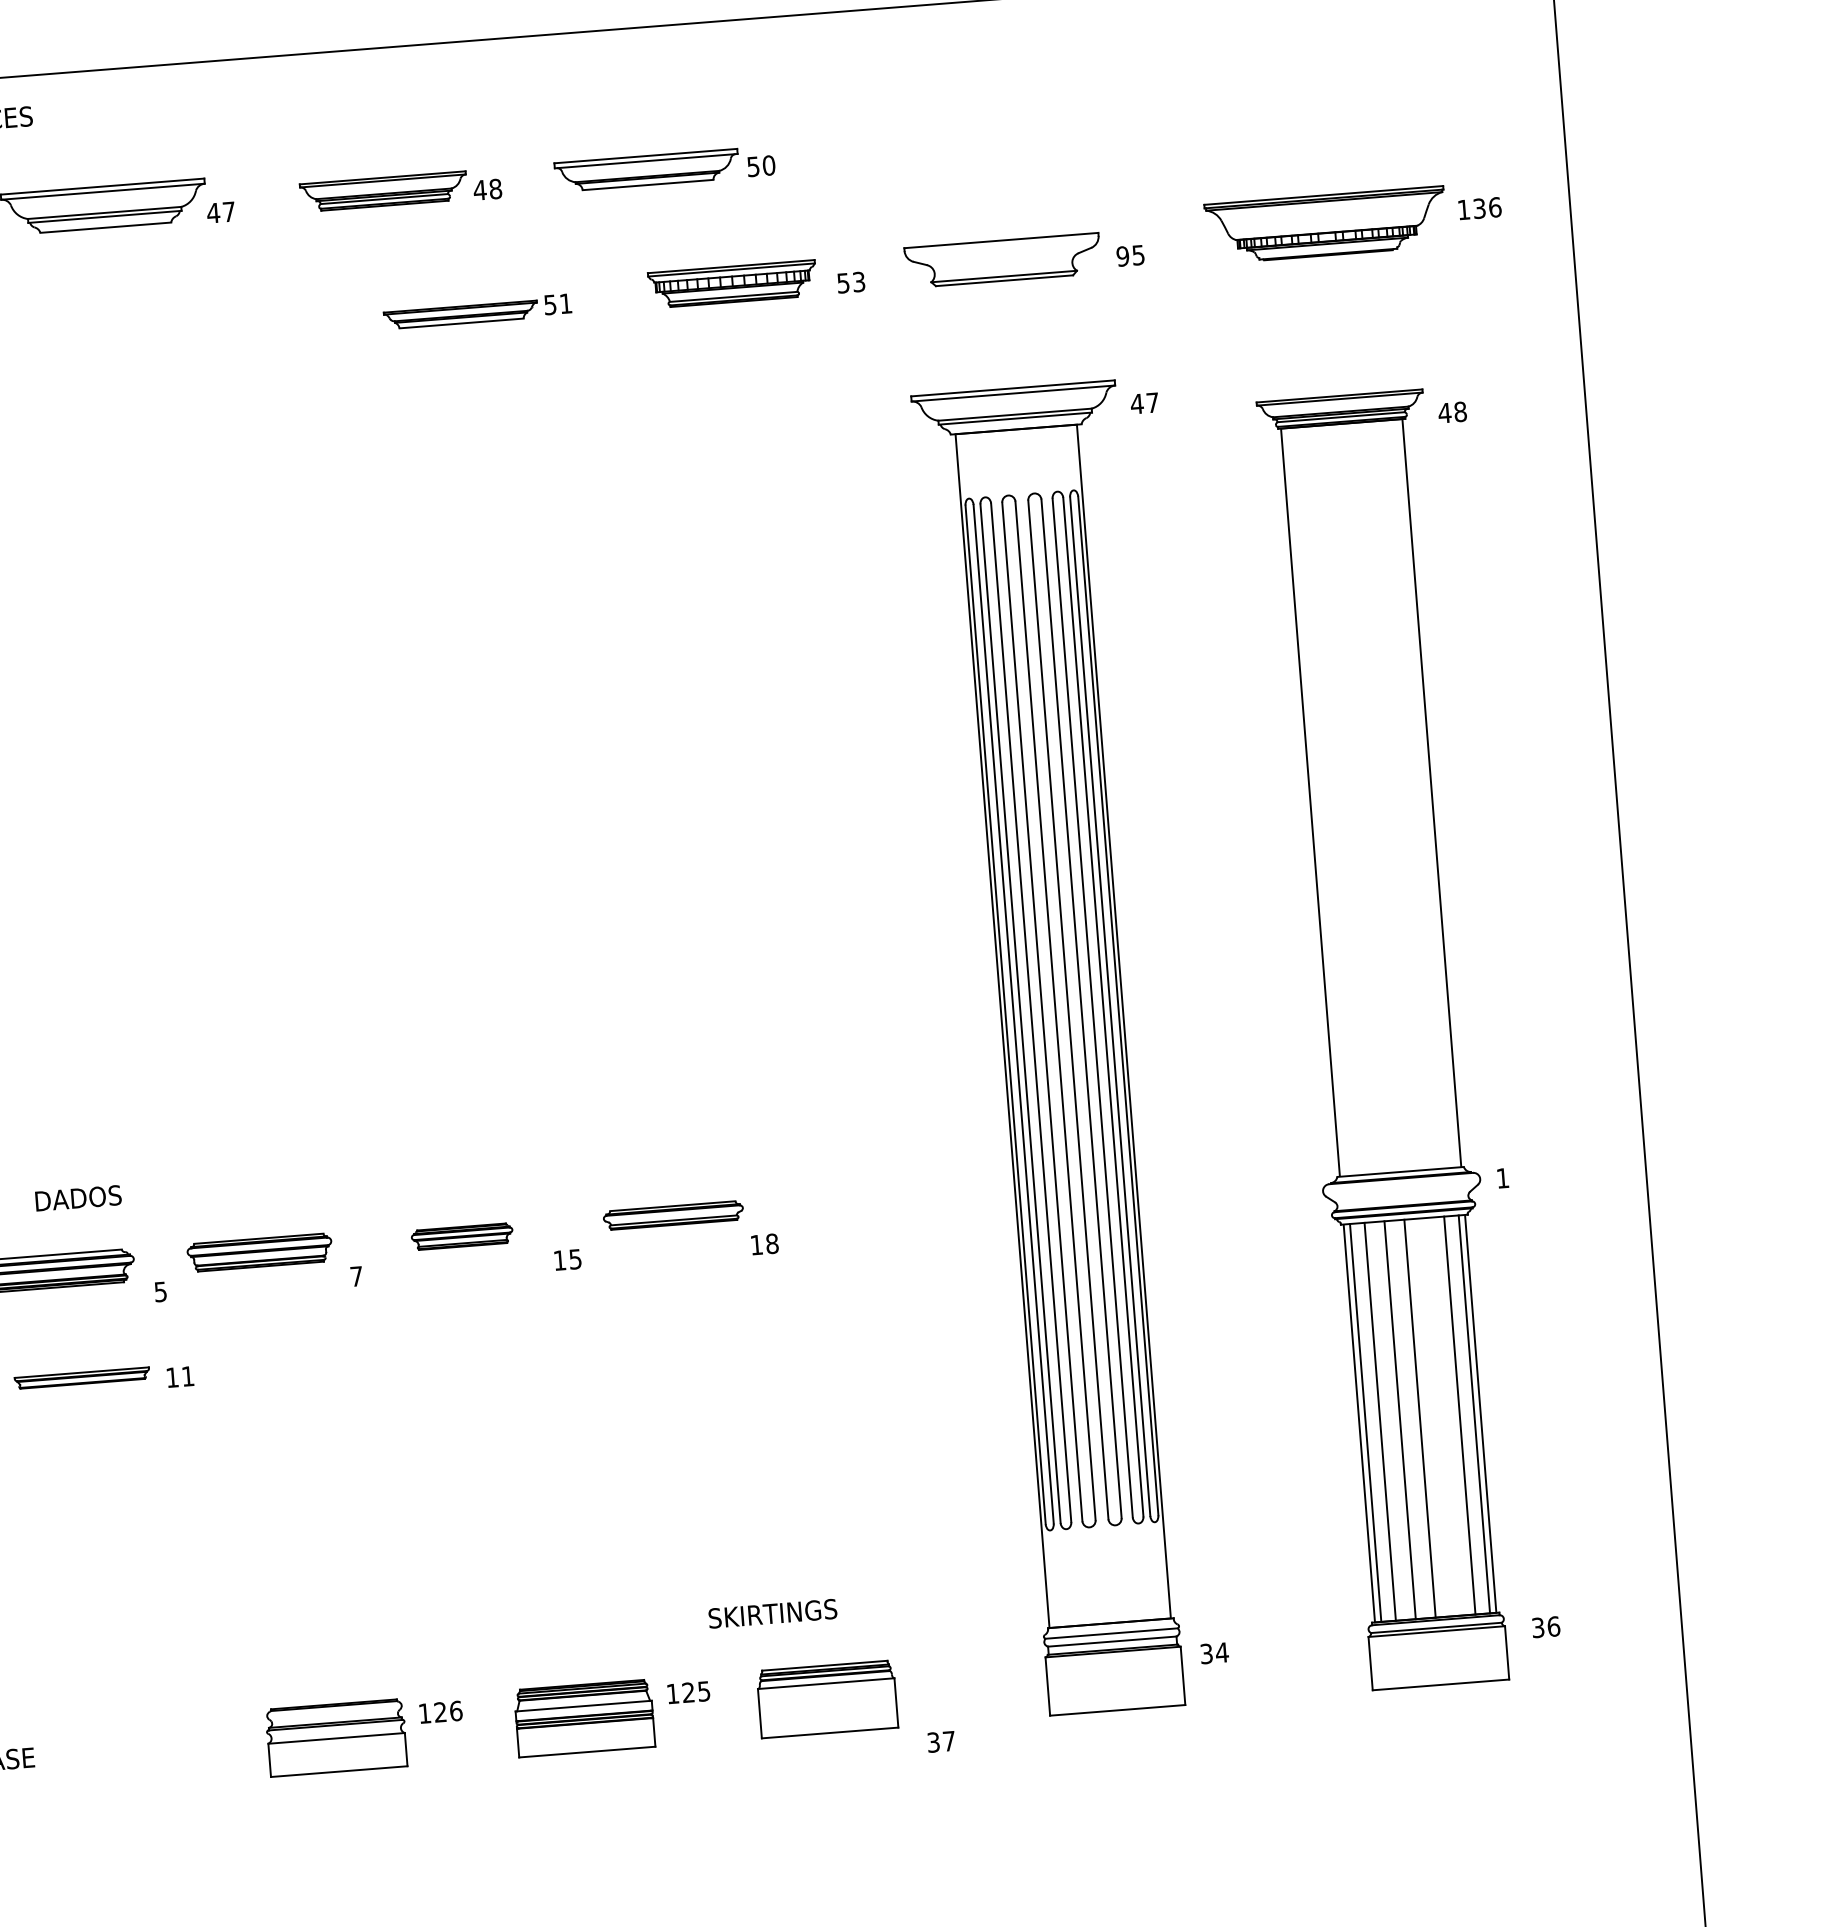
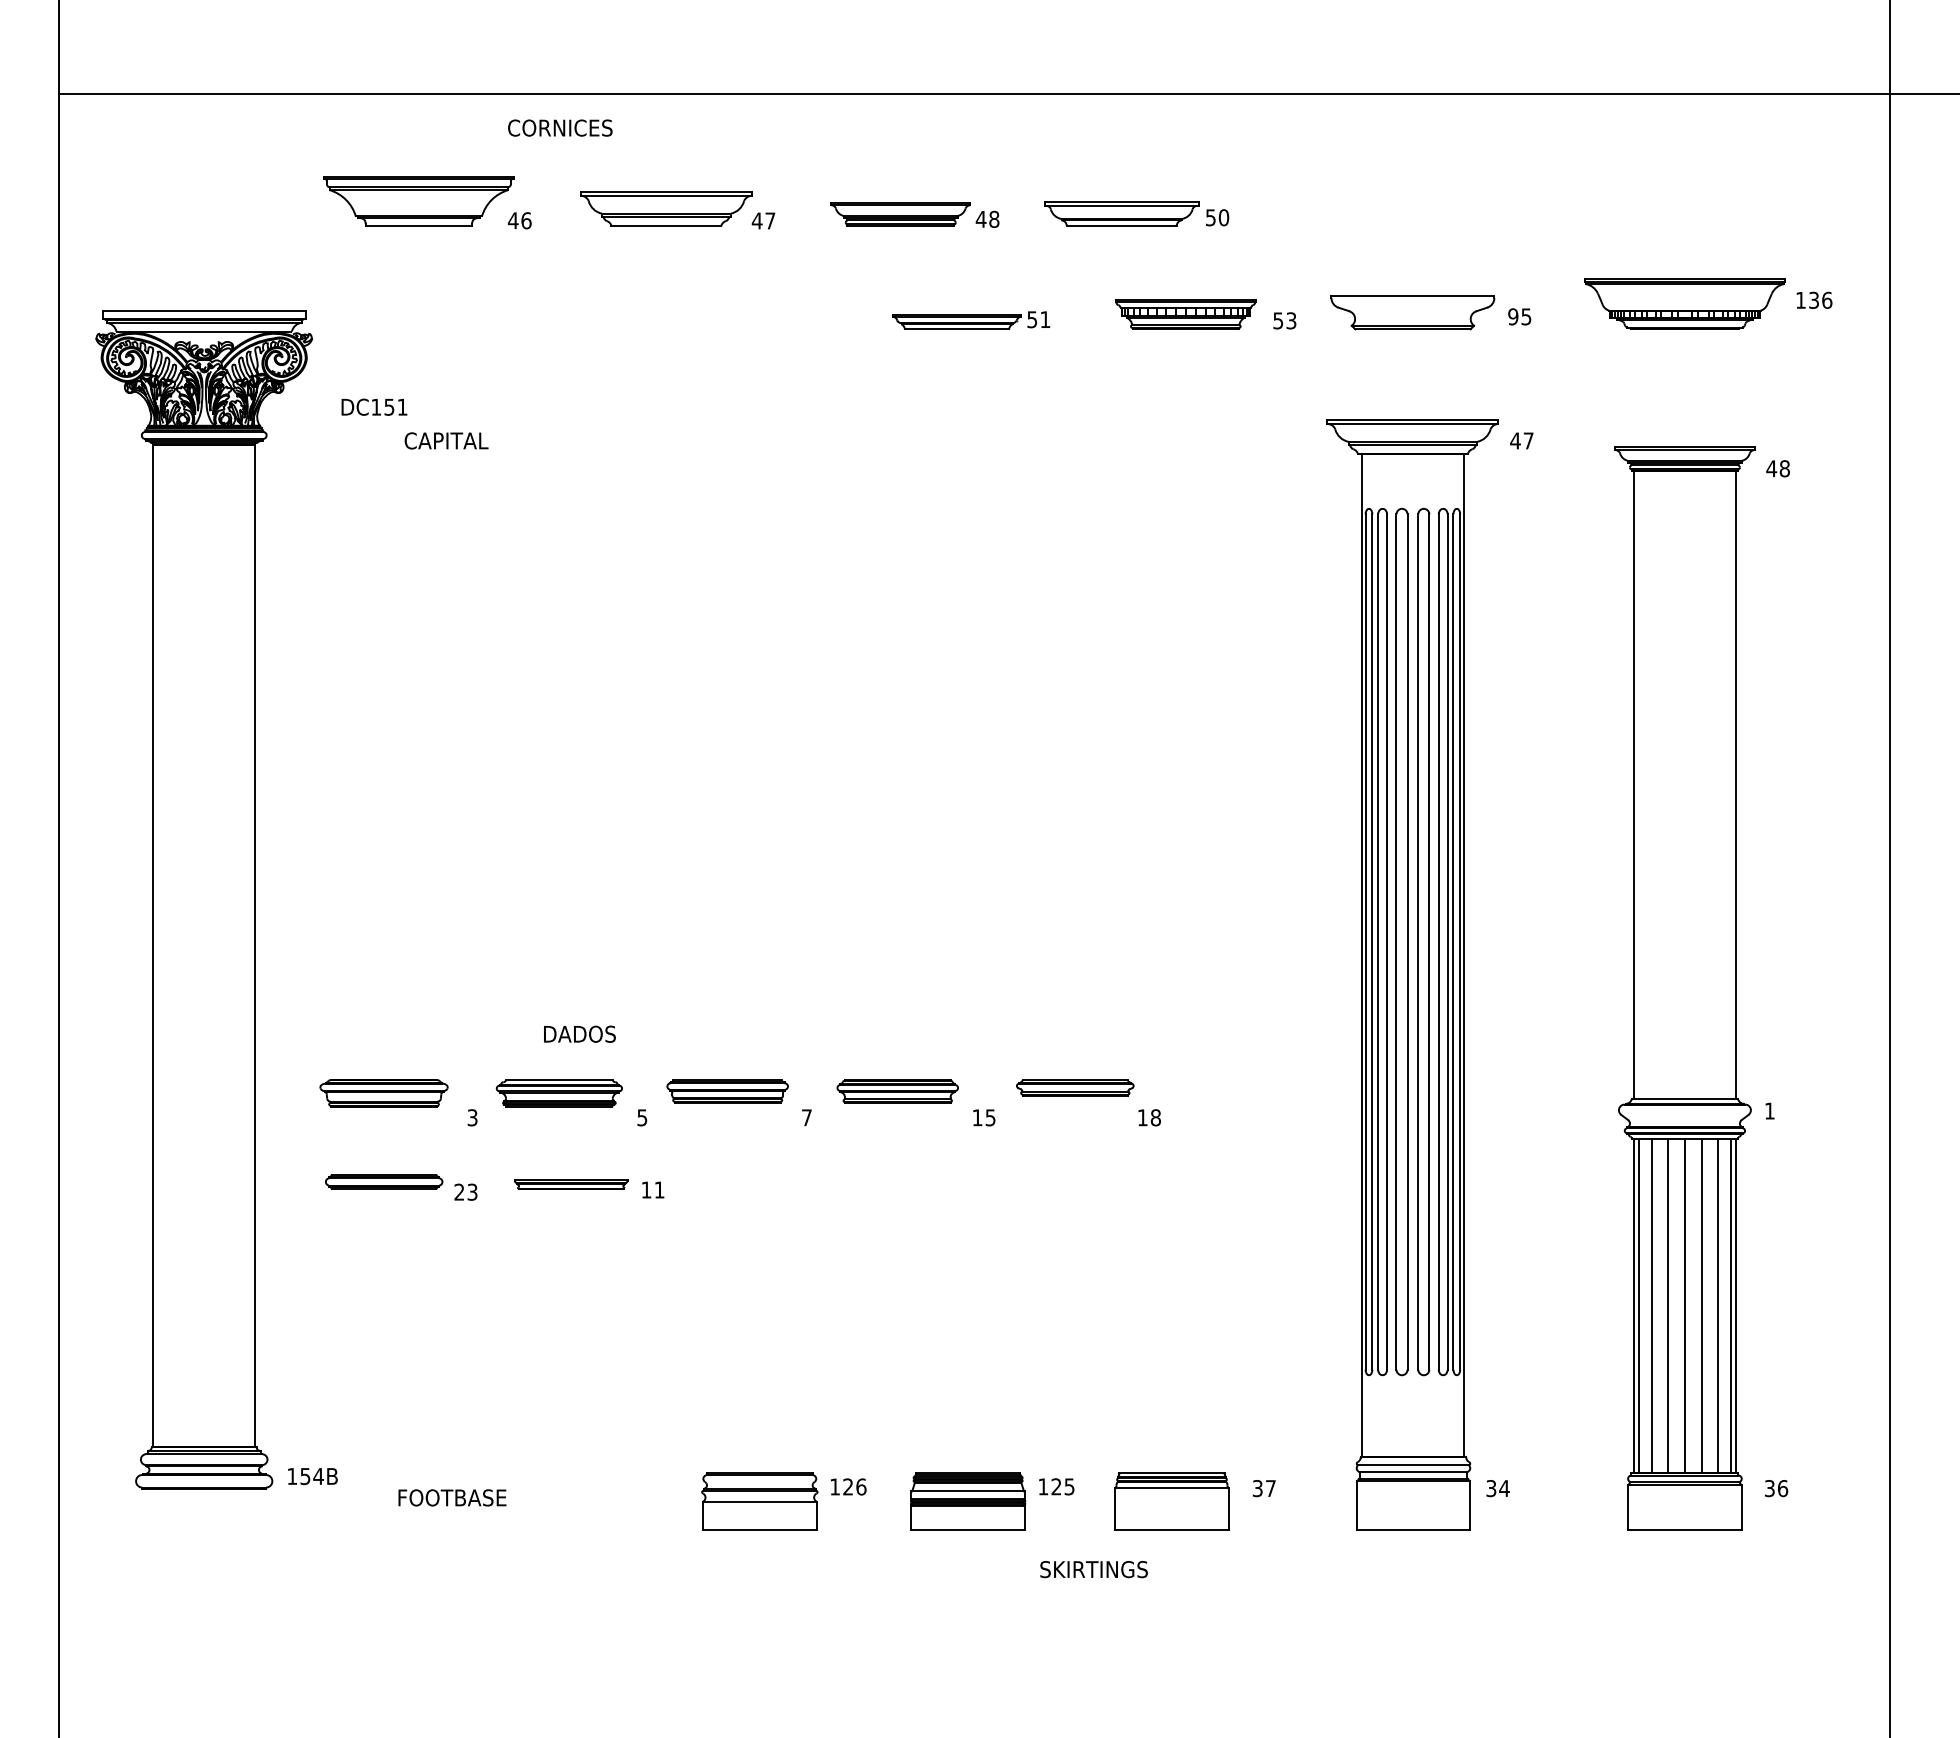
part: (462, 1236) -> (897, 1091), size x1.43
line: (1439, 1417) -> (1701, 1306), added
text: (772, 1613) -> (1093, 1569), moved
text: (940, 1741) -> (1263, 1488), moved

